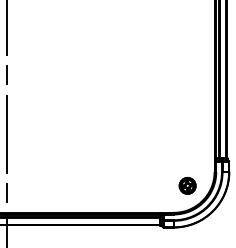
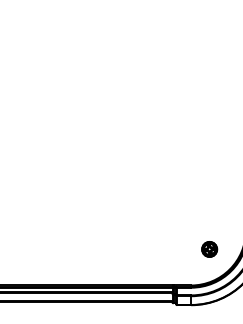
part: (187, 185) -> (209, 248), size x0.7

